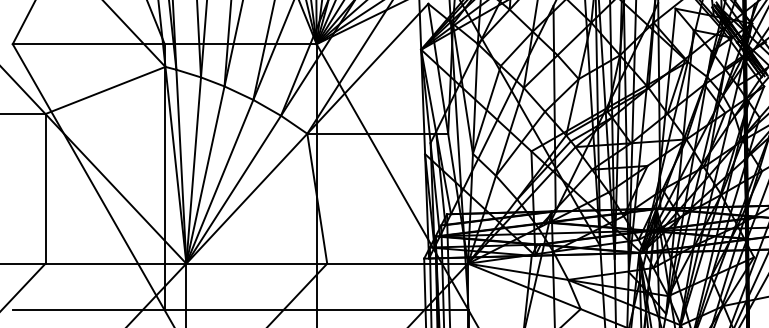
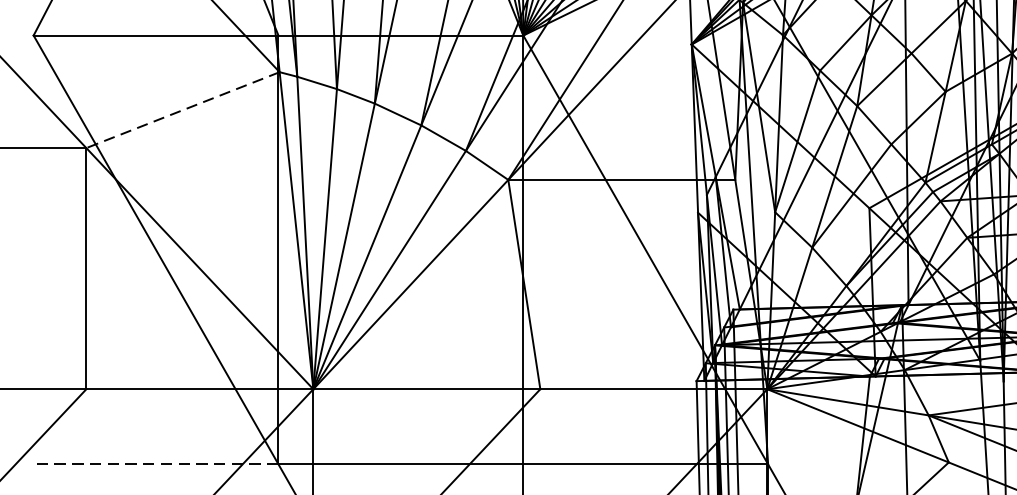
line: (105, 90) -> (183, 110), solid -> dashed
line: (88, 310) -> (155, 464), solid -> dashed

